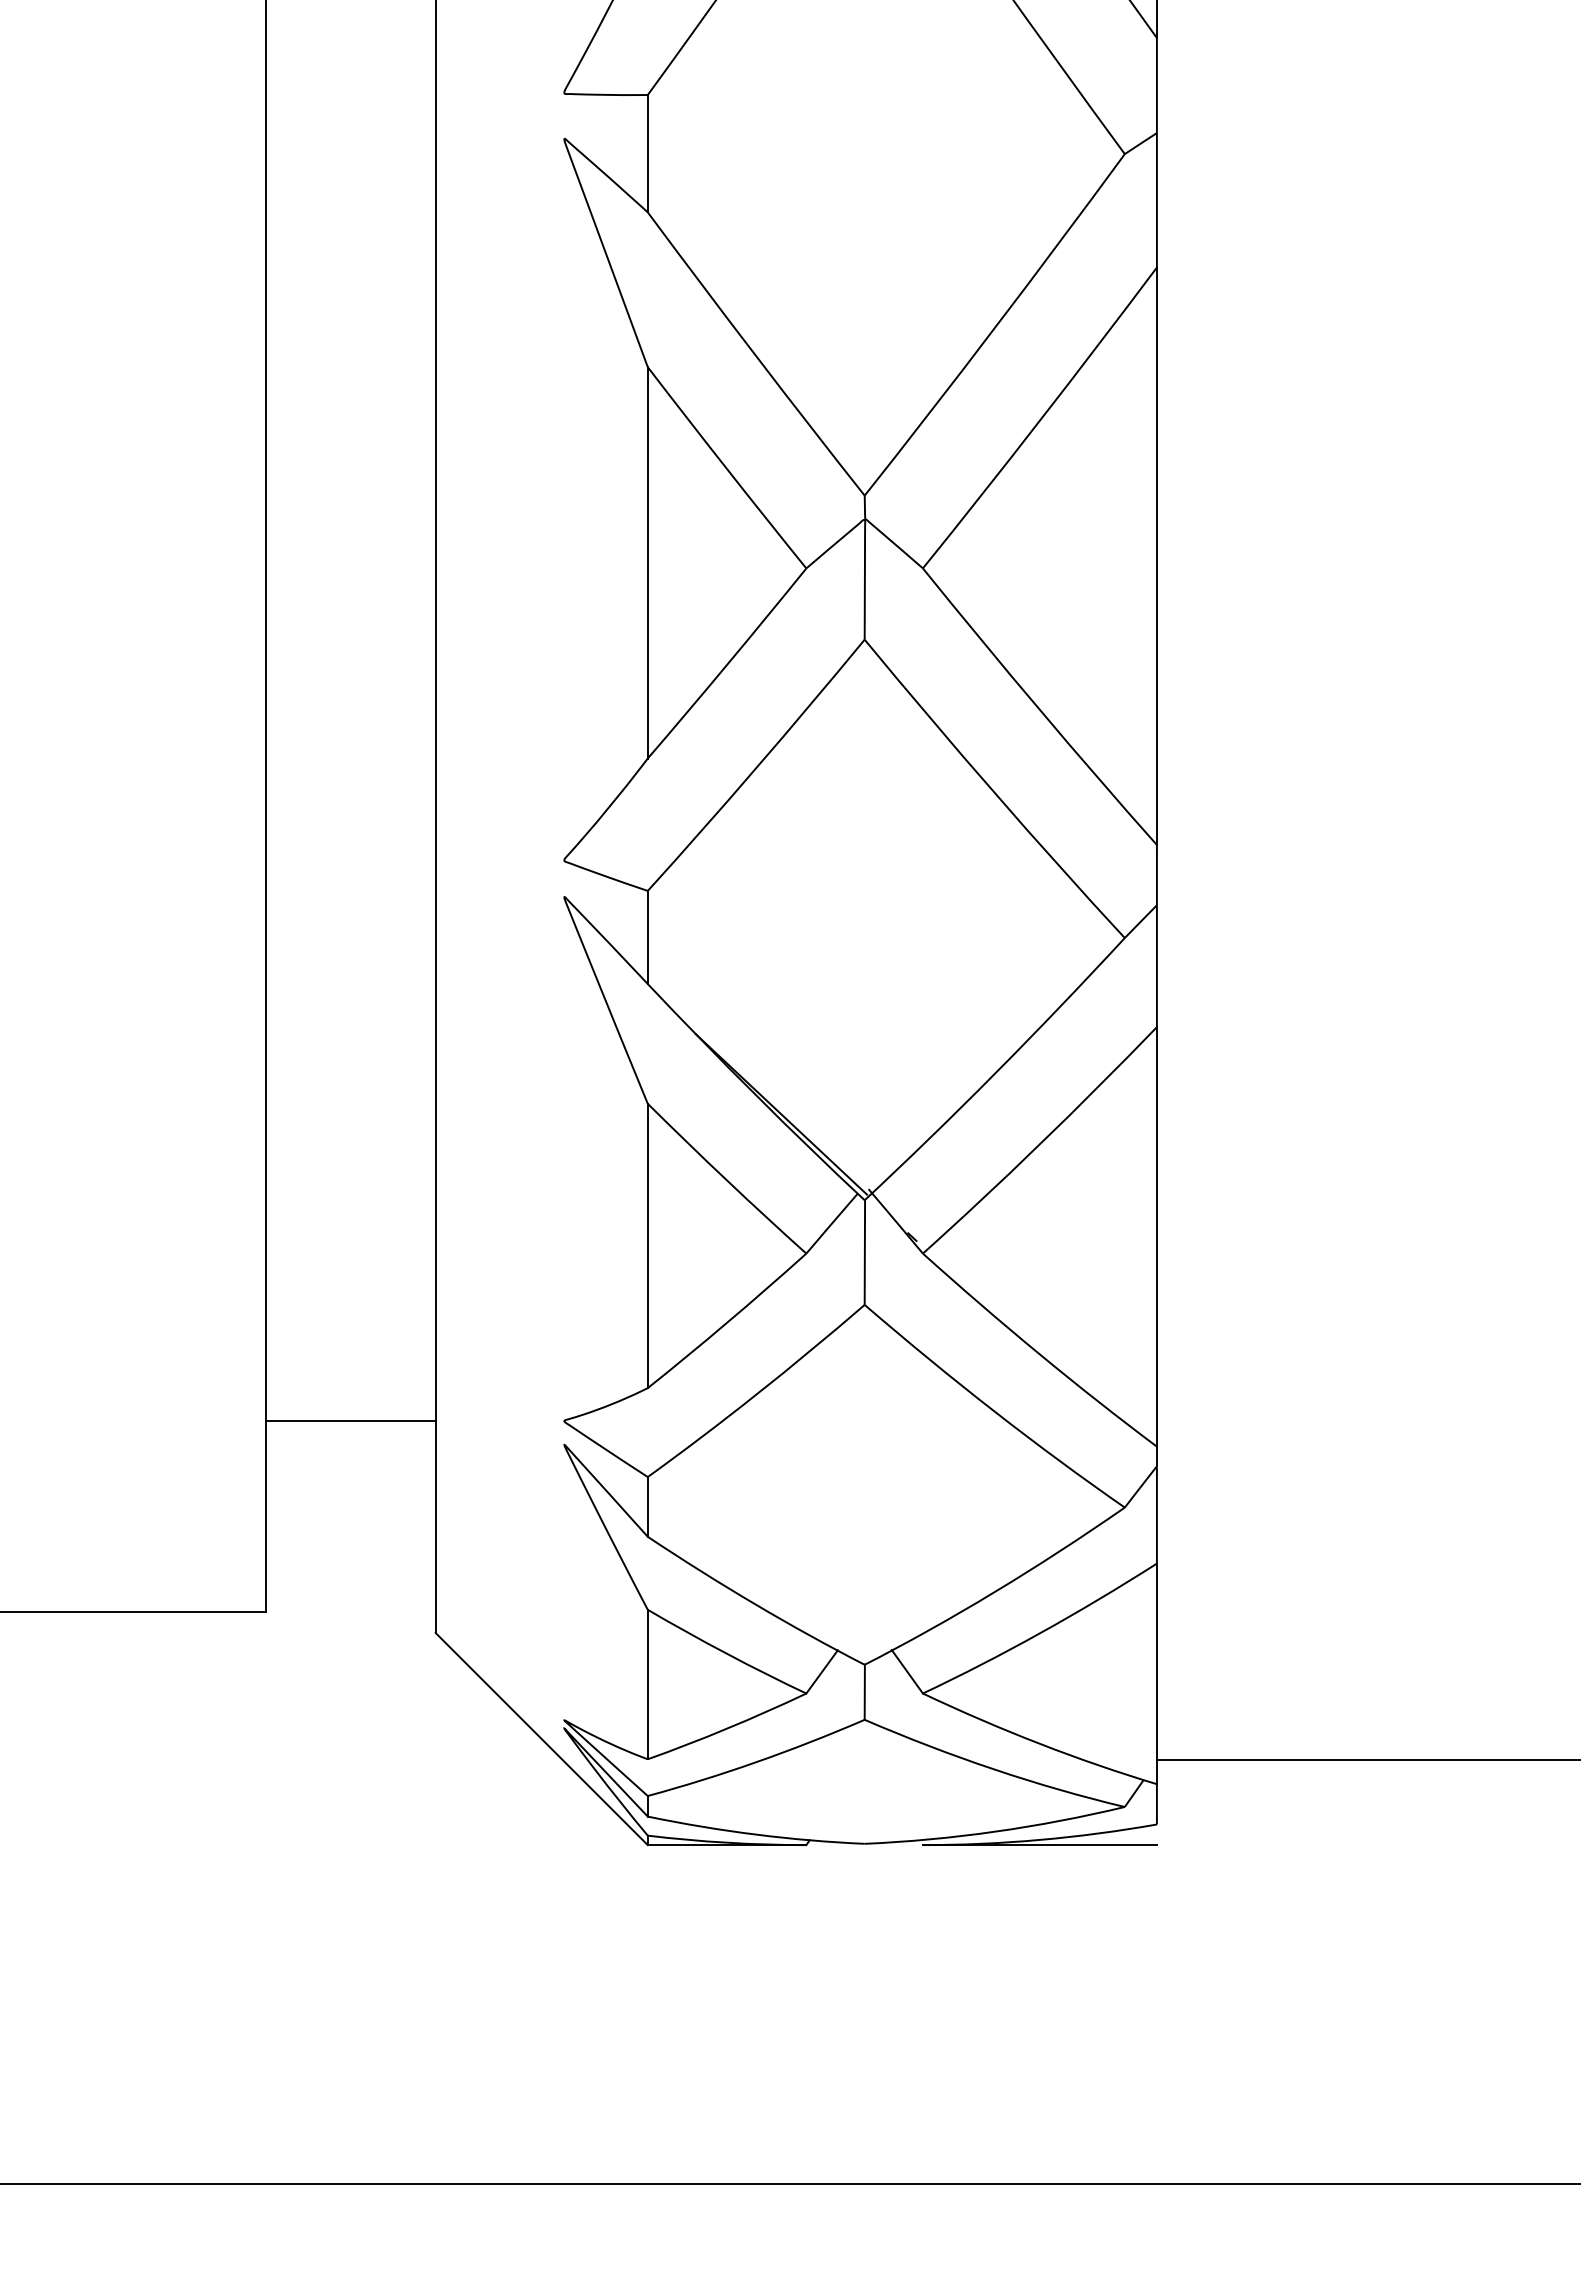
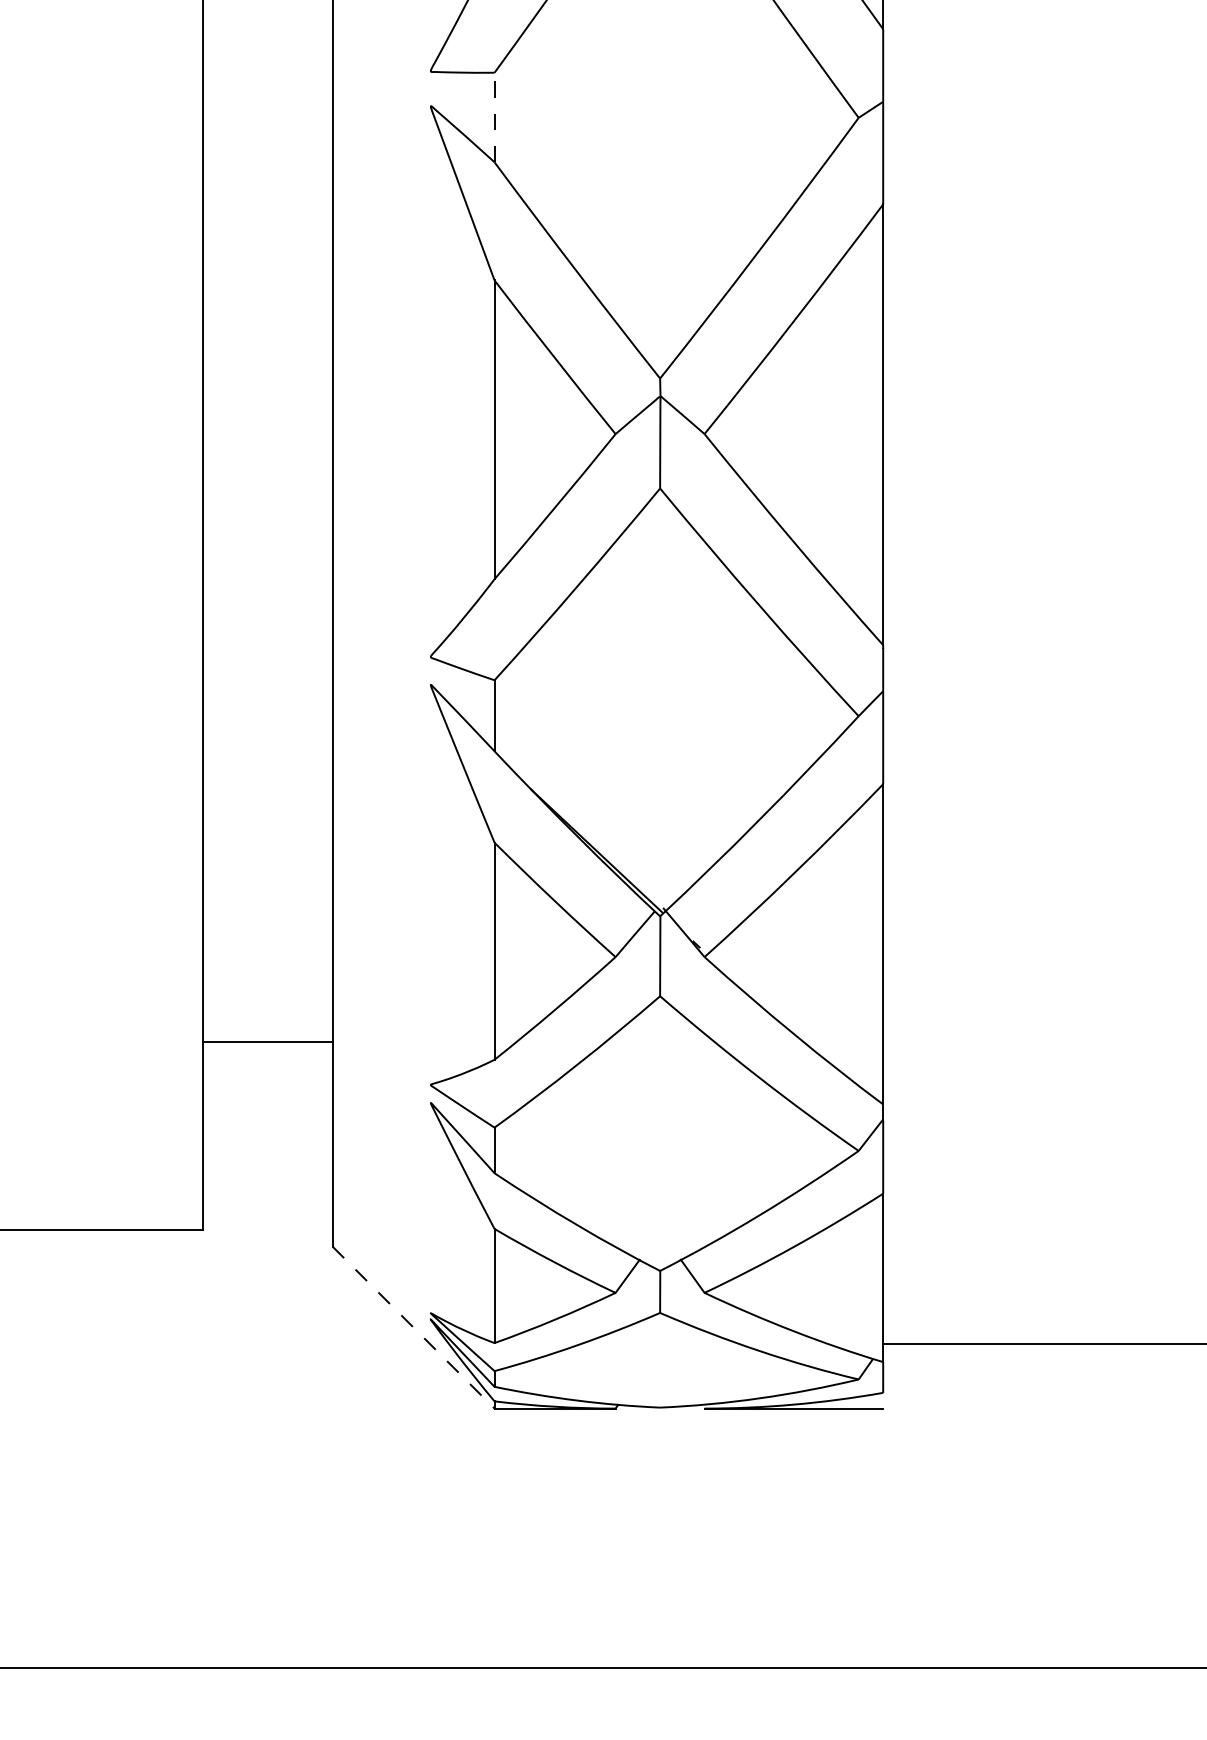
line: (647, 153) -> (494, 117), solid -> dashed
line: (350, 1420) -> (267, 1041), moved
line: (542, 1739) -> (414, 1327), solid -> dashed

